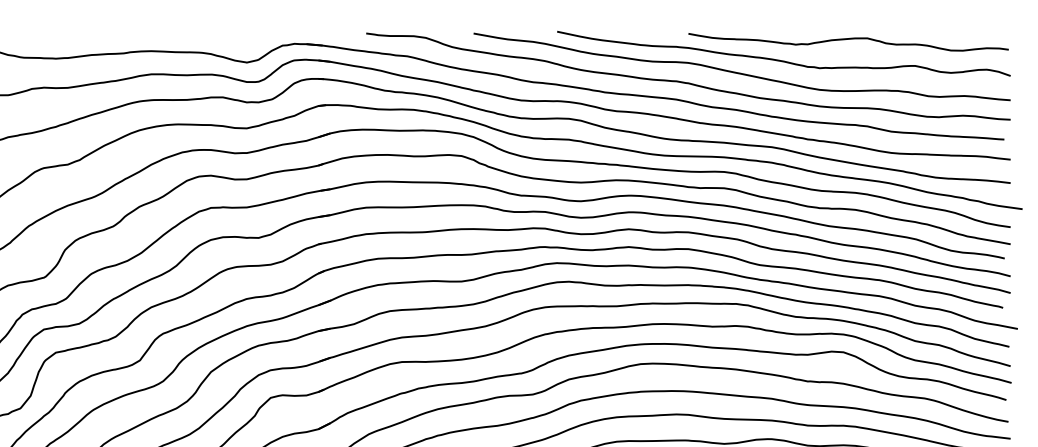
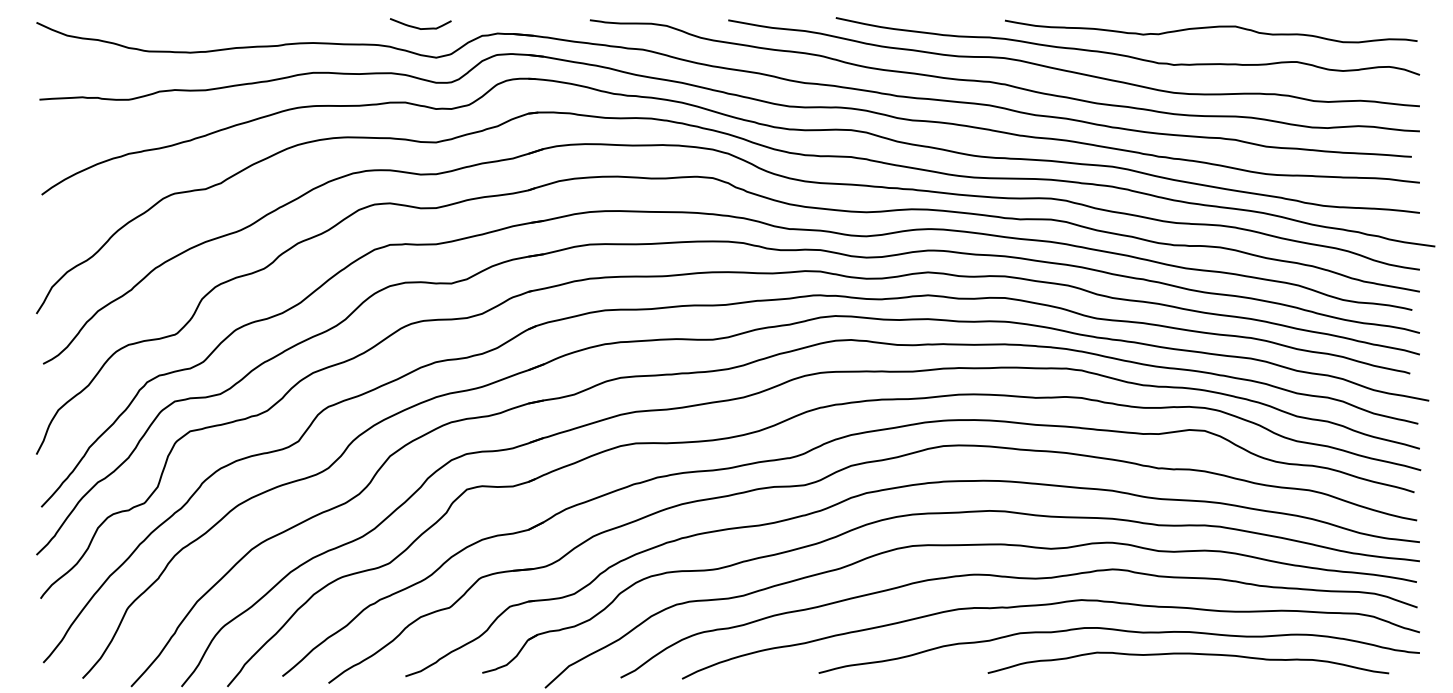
curve: (233, 39) -> (419, 27), added

